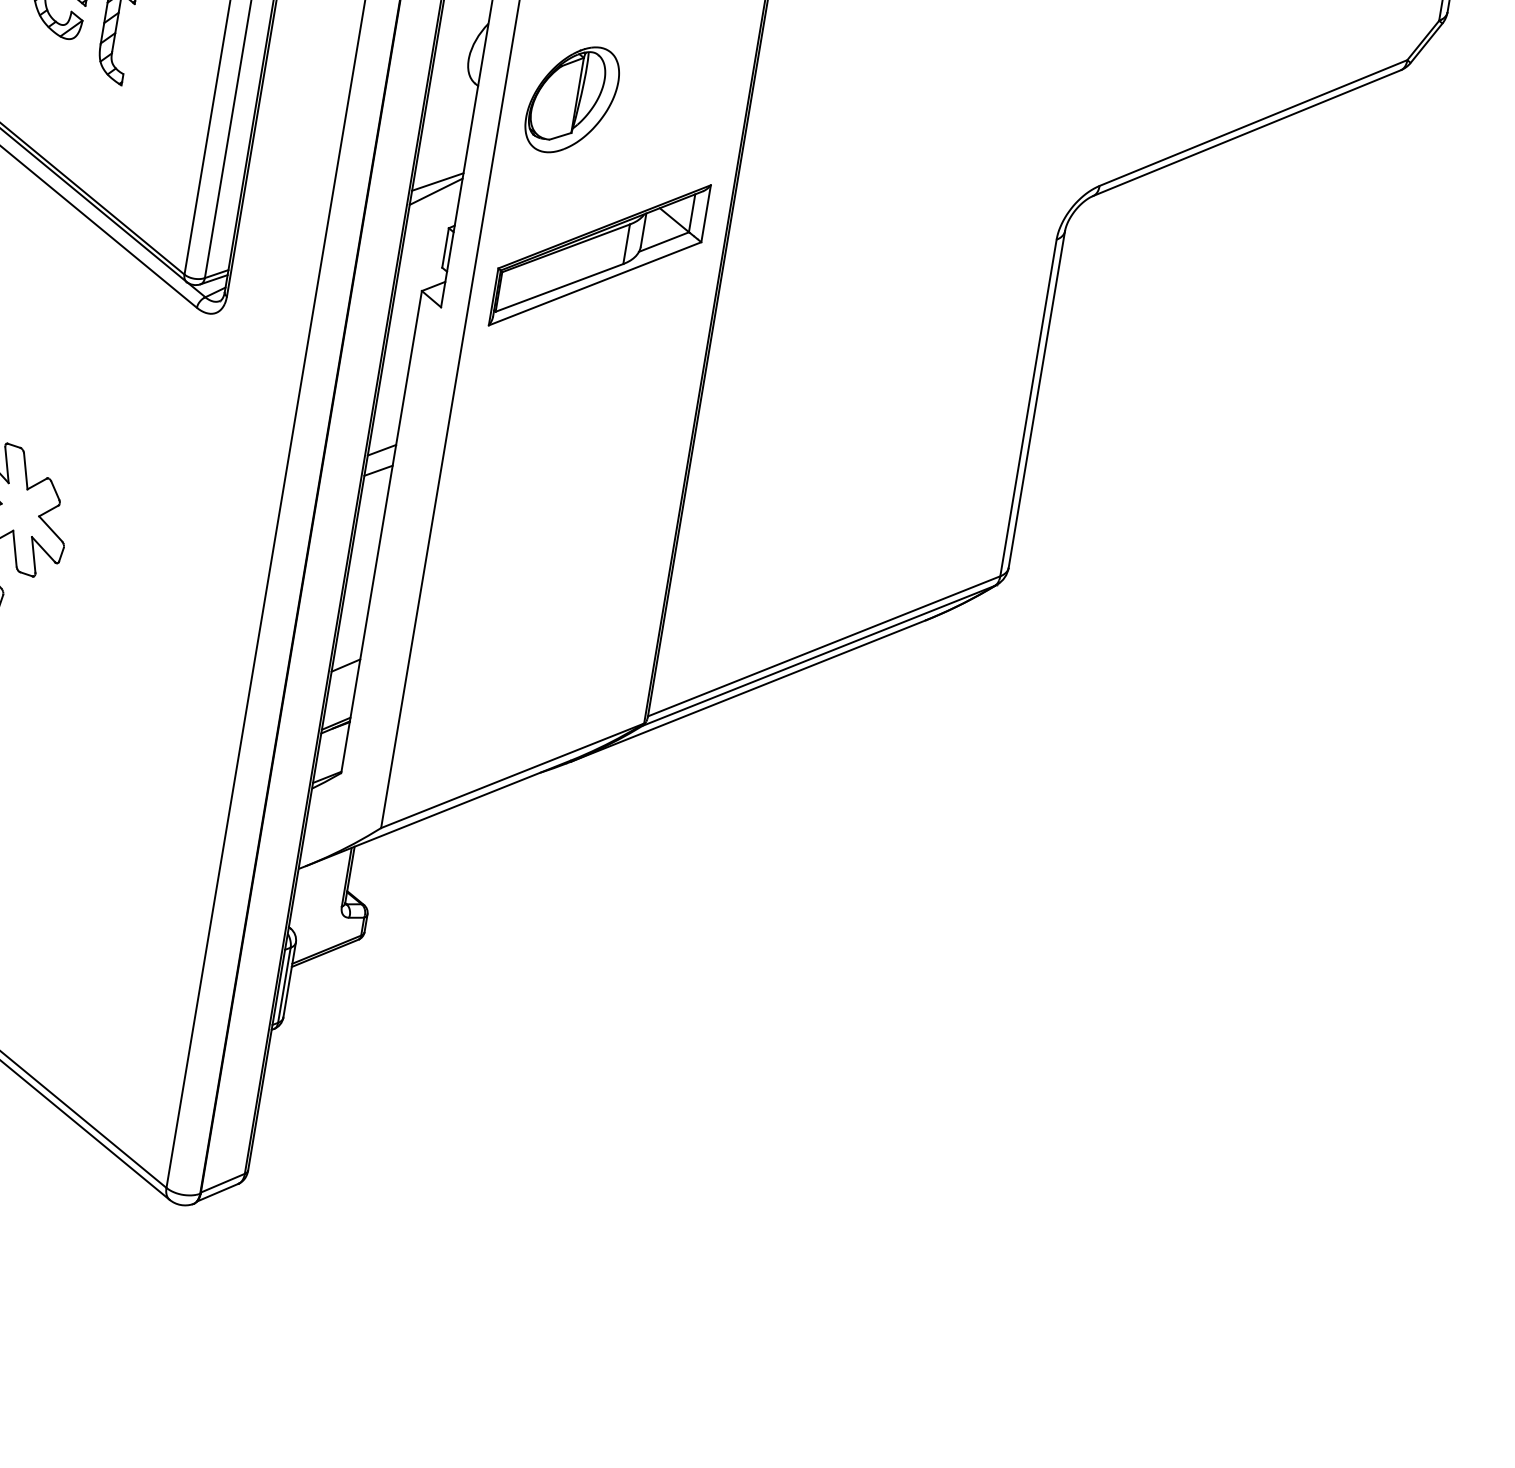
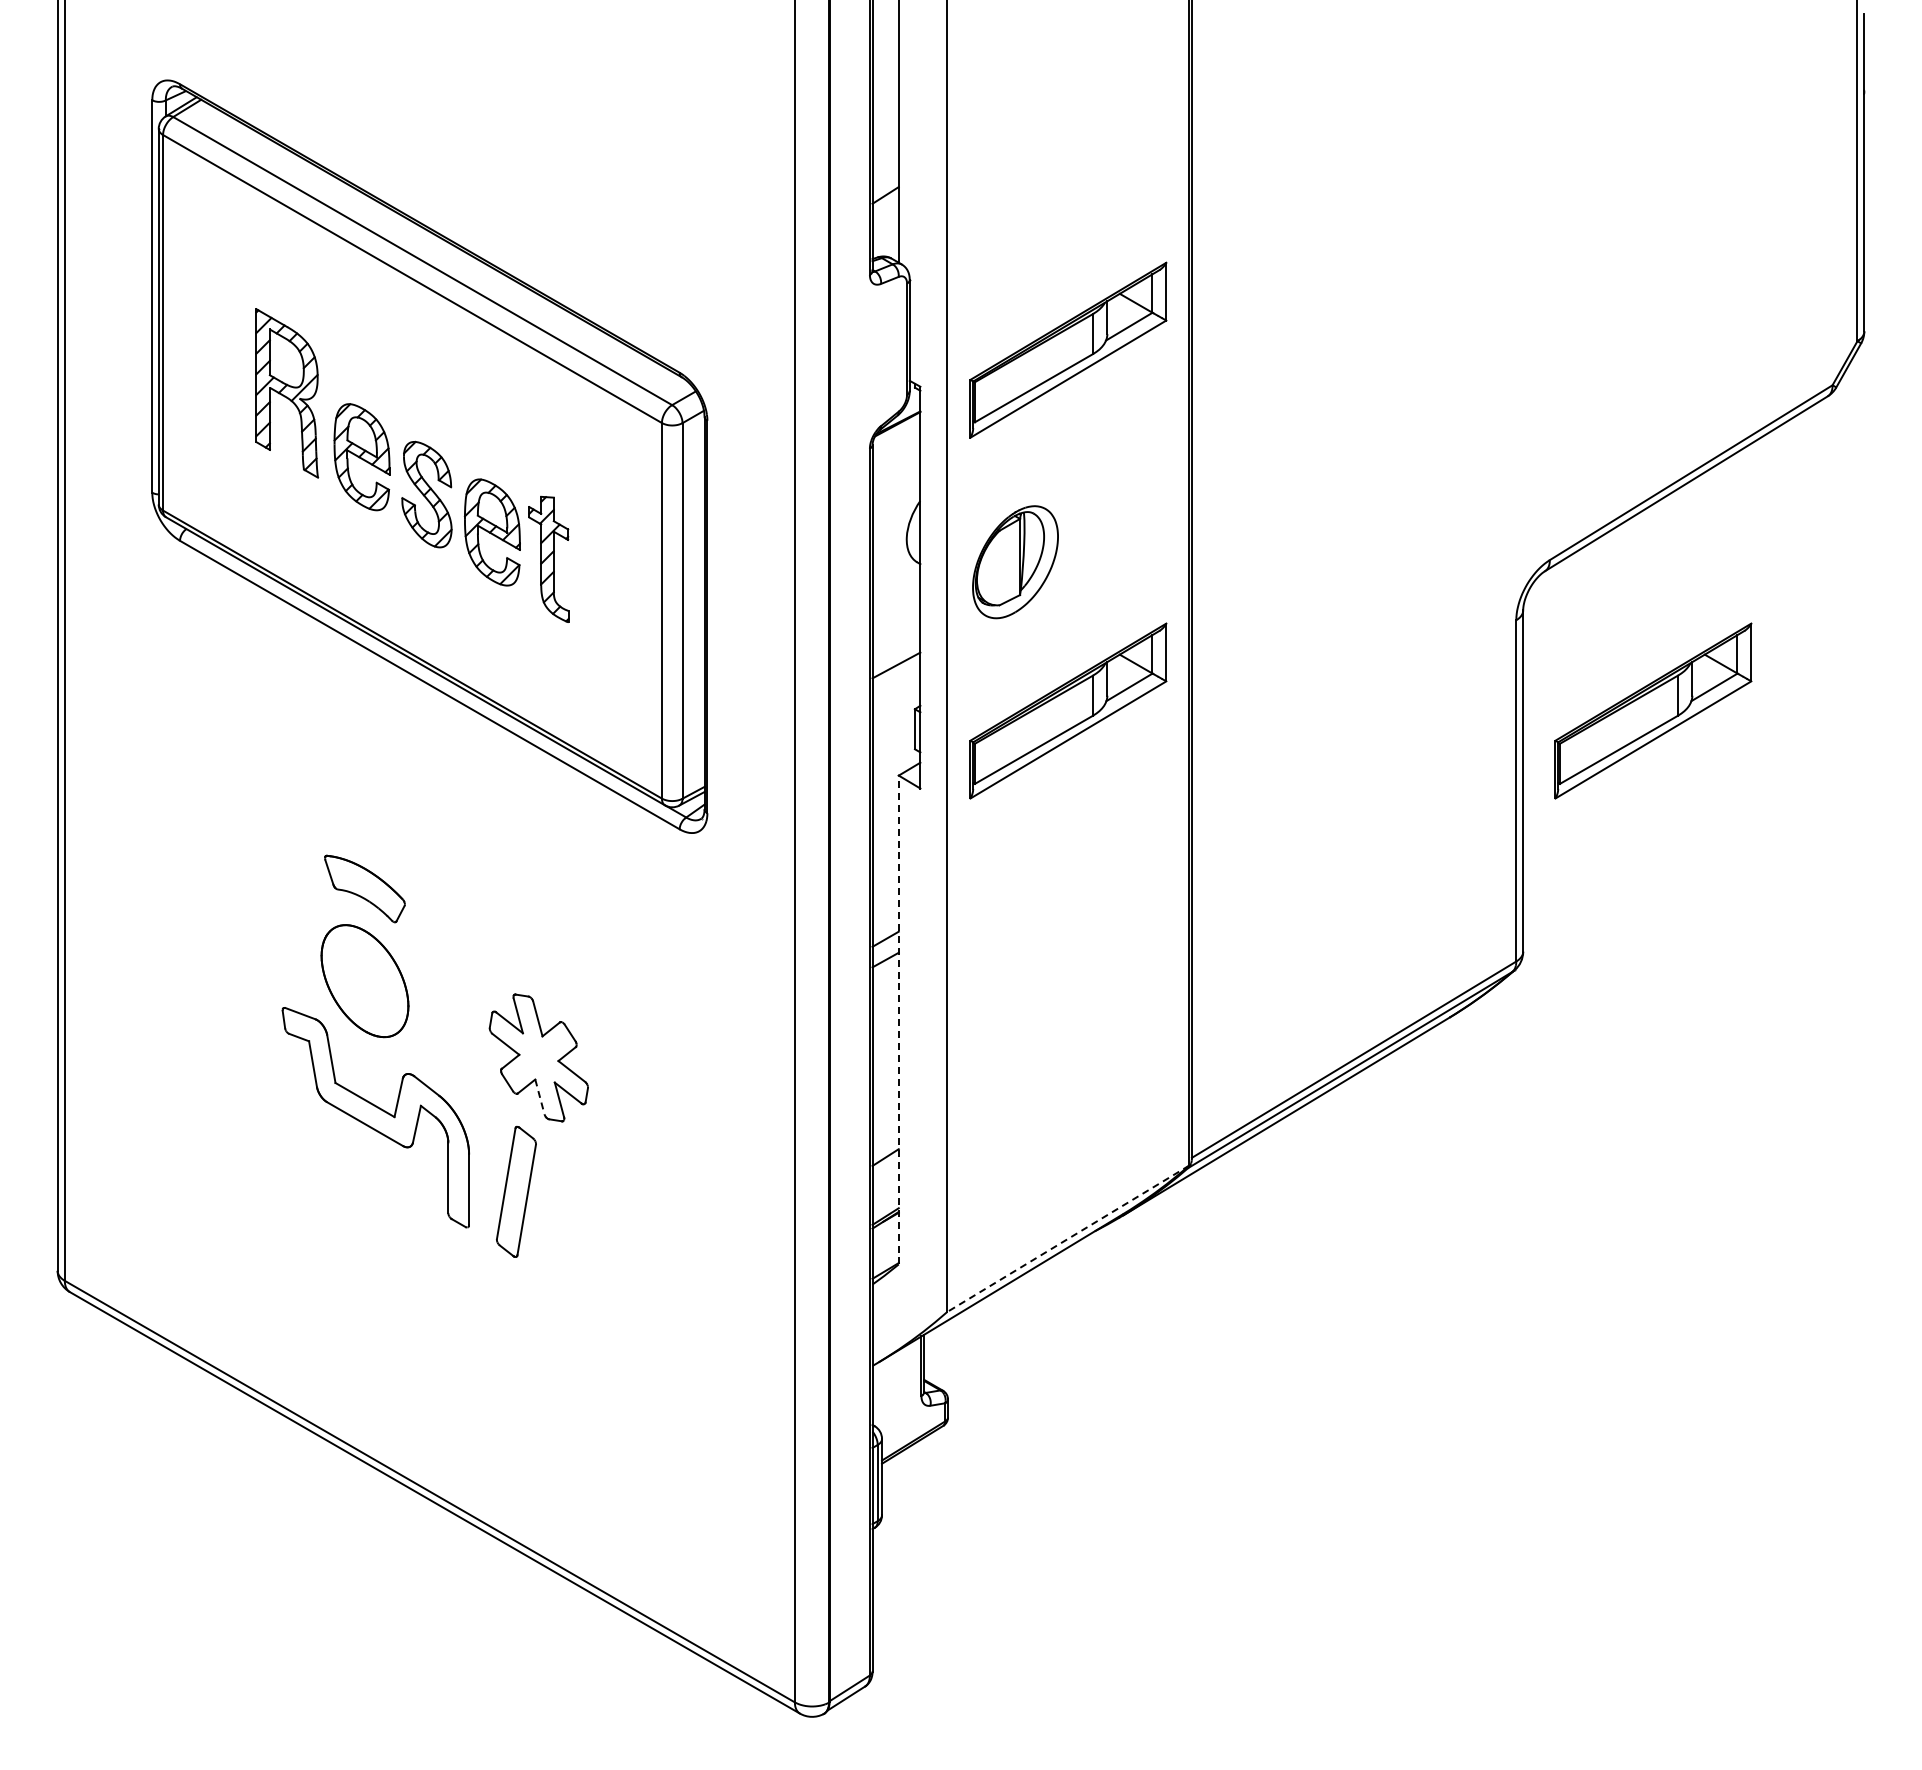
line: (436, 191) -> (896, 675), removed
part: (1177, 351) -> (1653, 710), added
line: (381, 531) -> (898, 1019), solid -> dashed
line: (14, 548) -> (539, 1096), solid -> dashed
line: (512, 775) -> (1068, 1238), solid -> dashed

